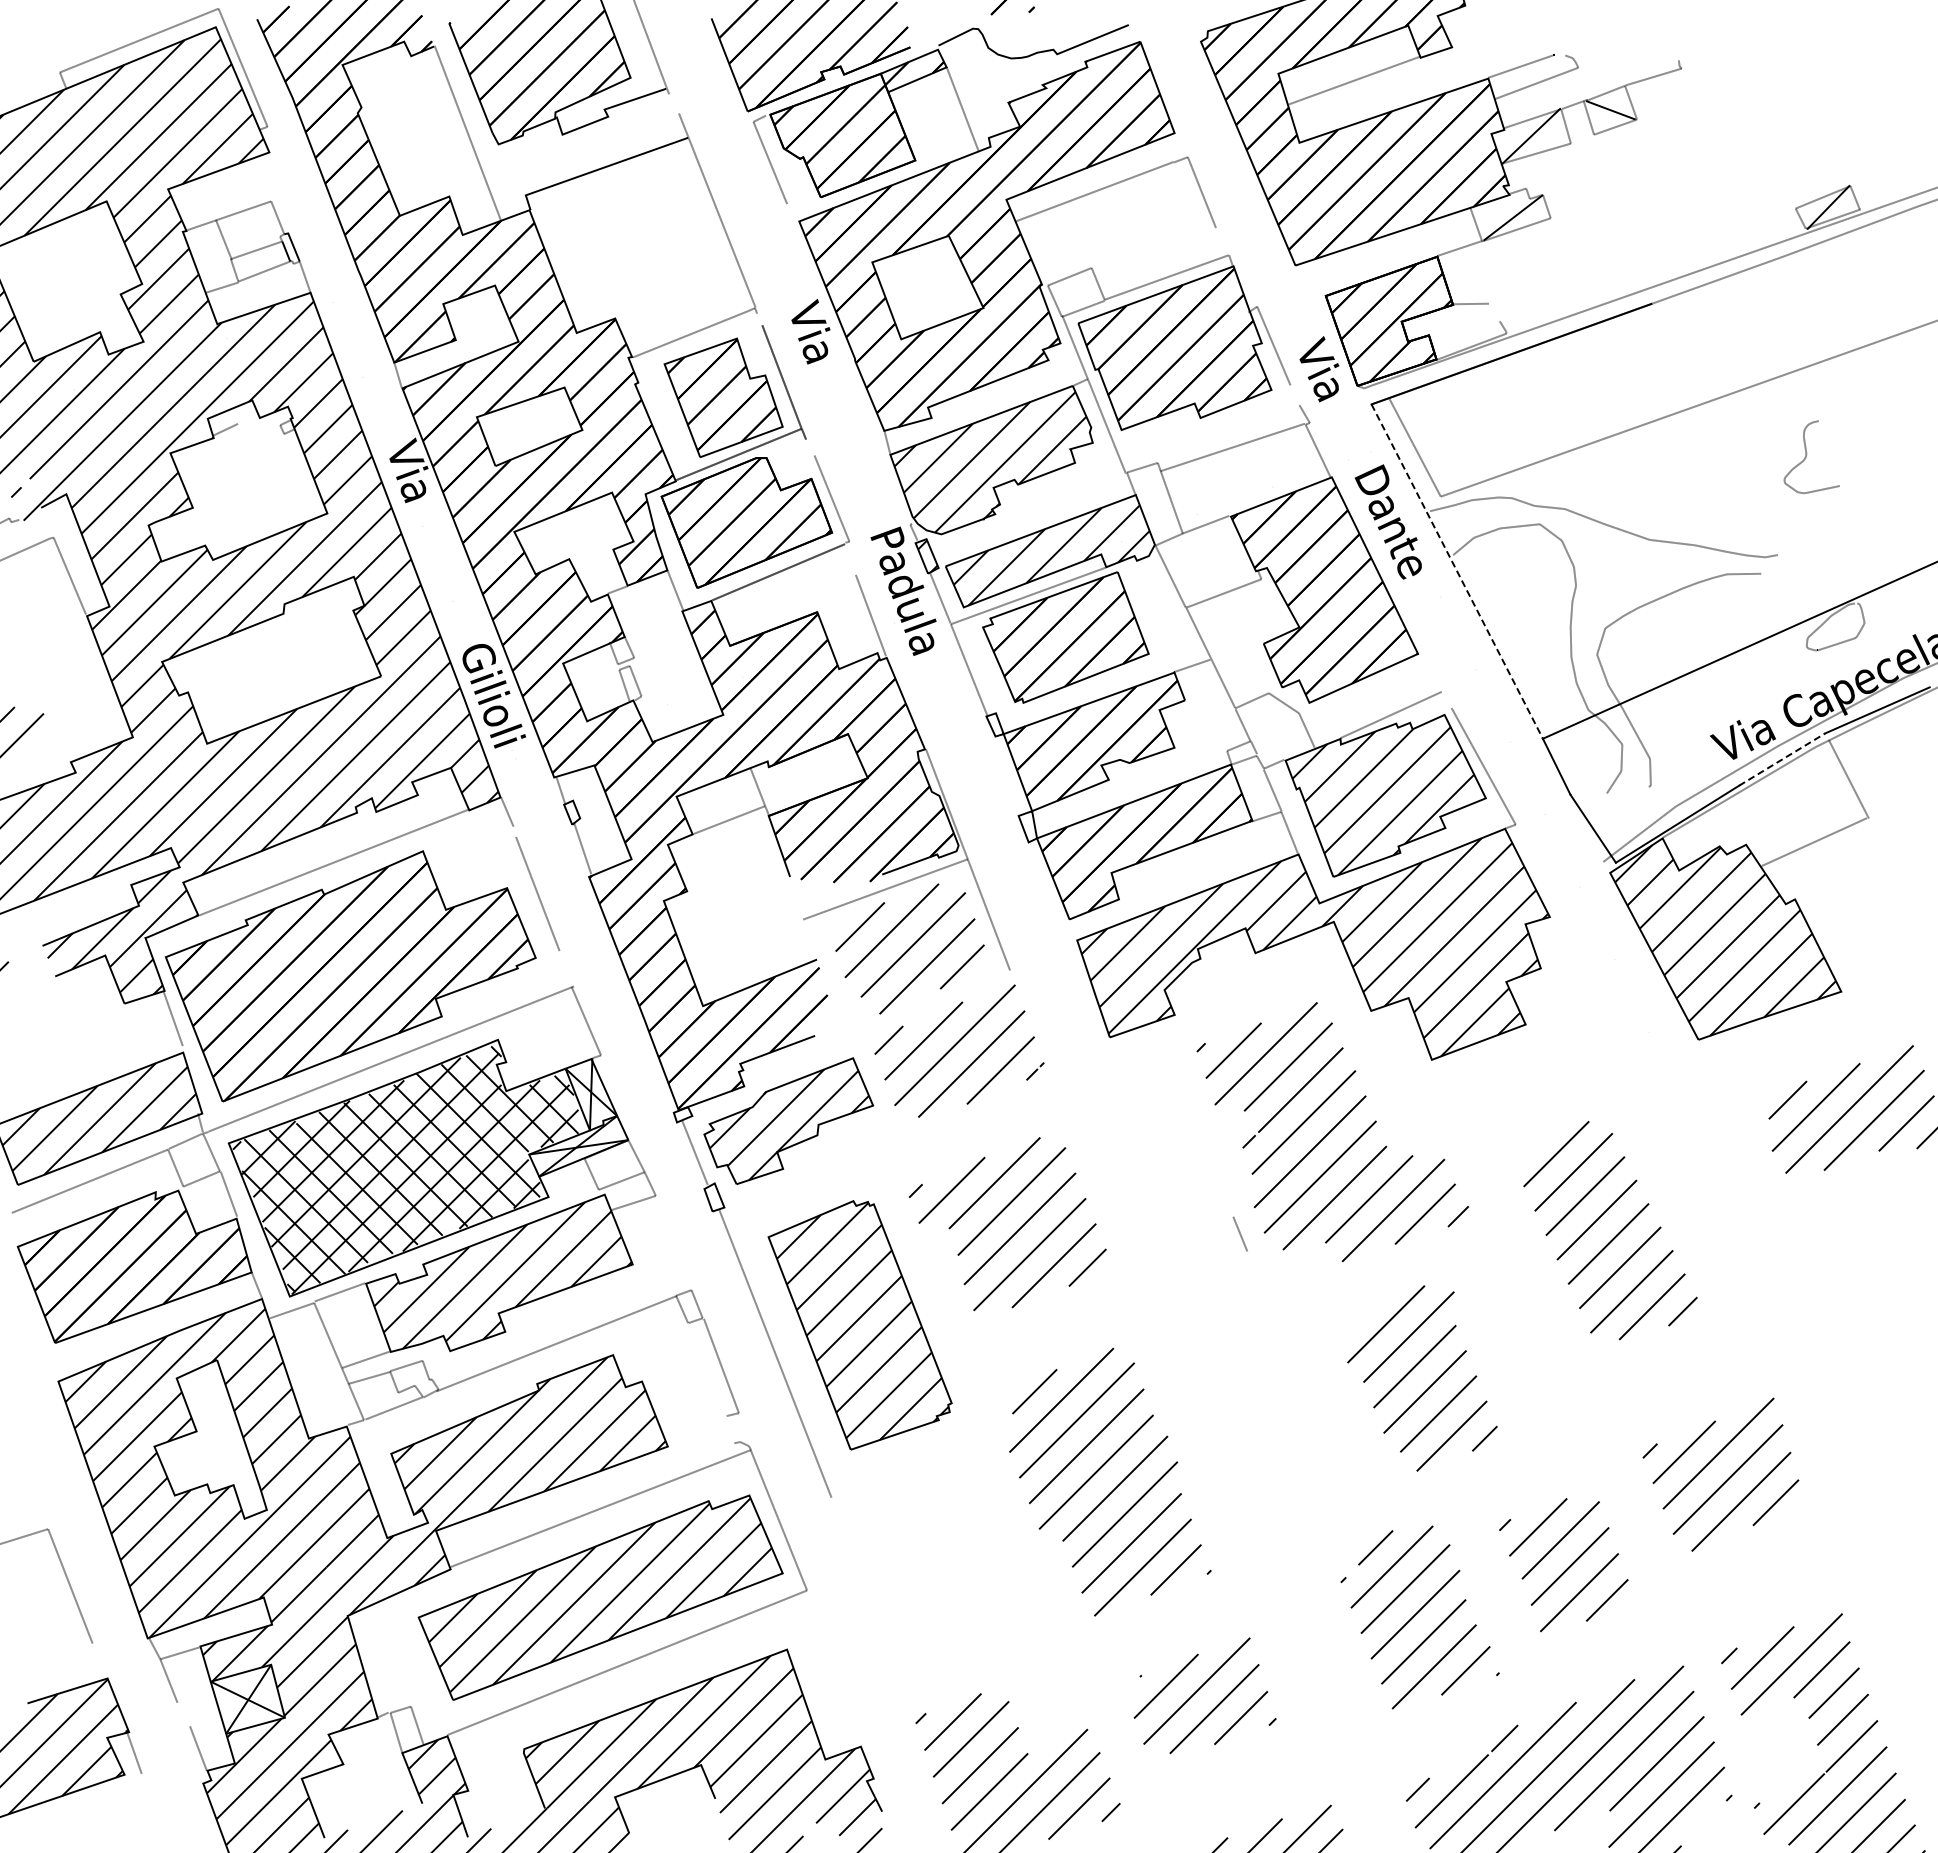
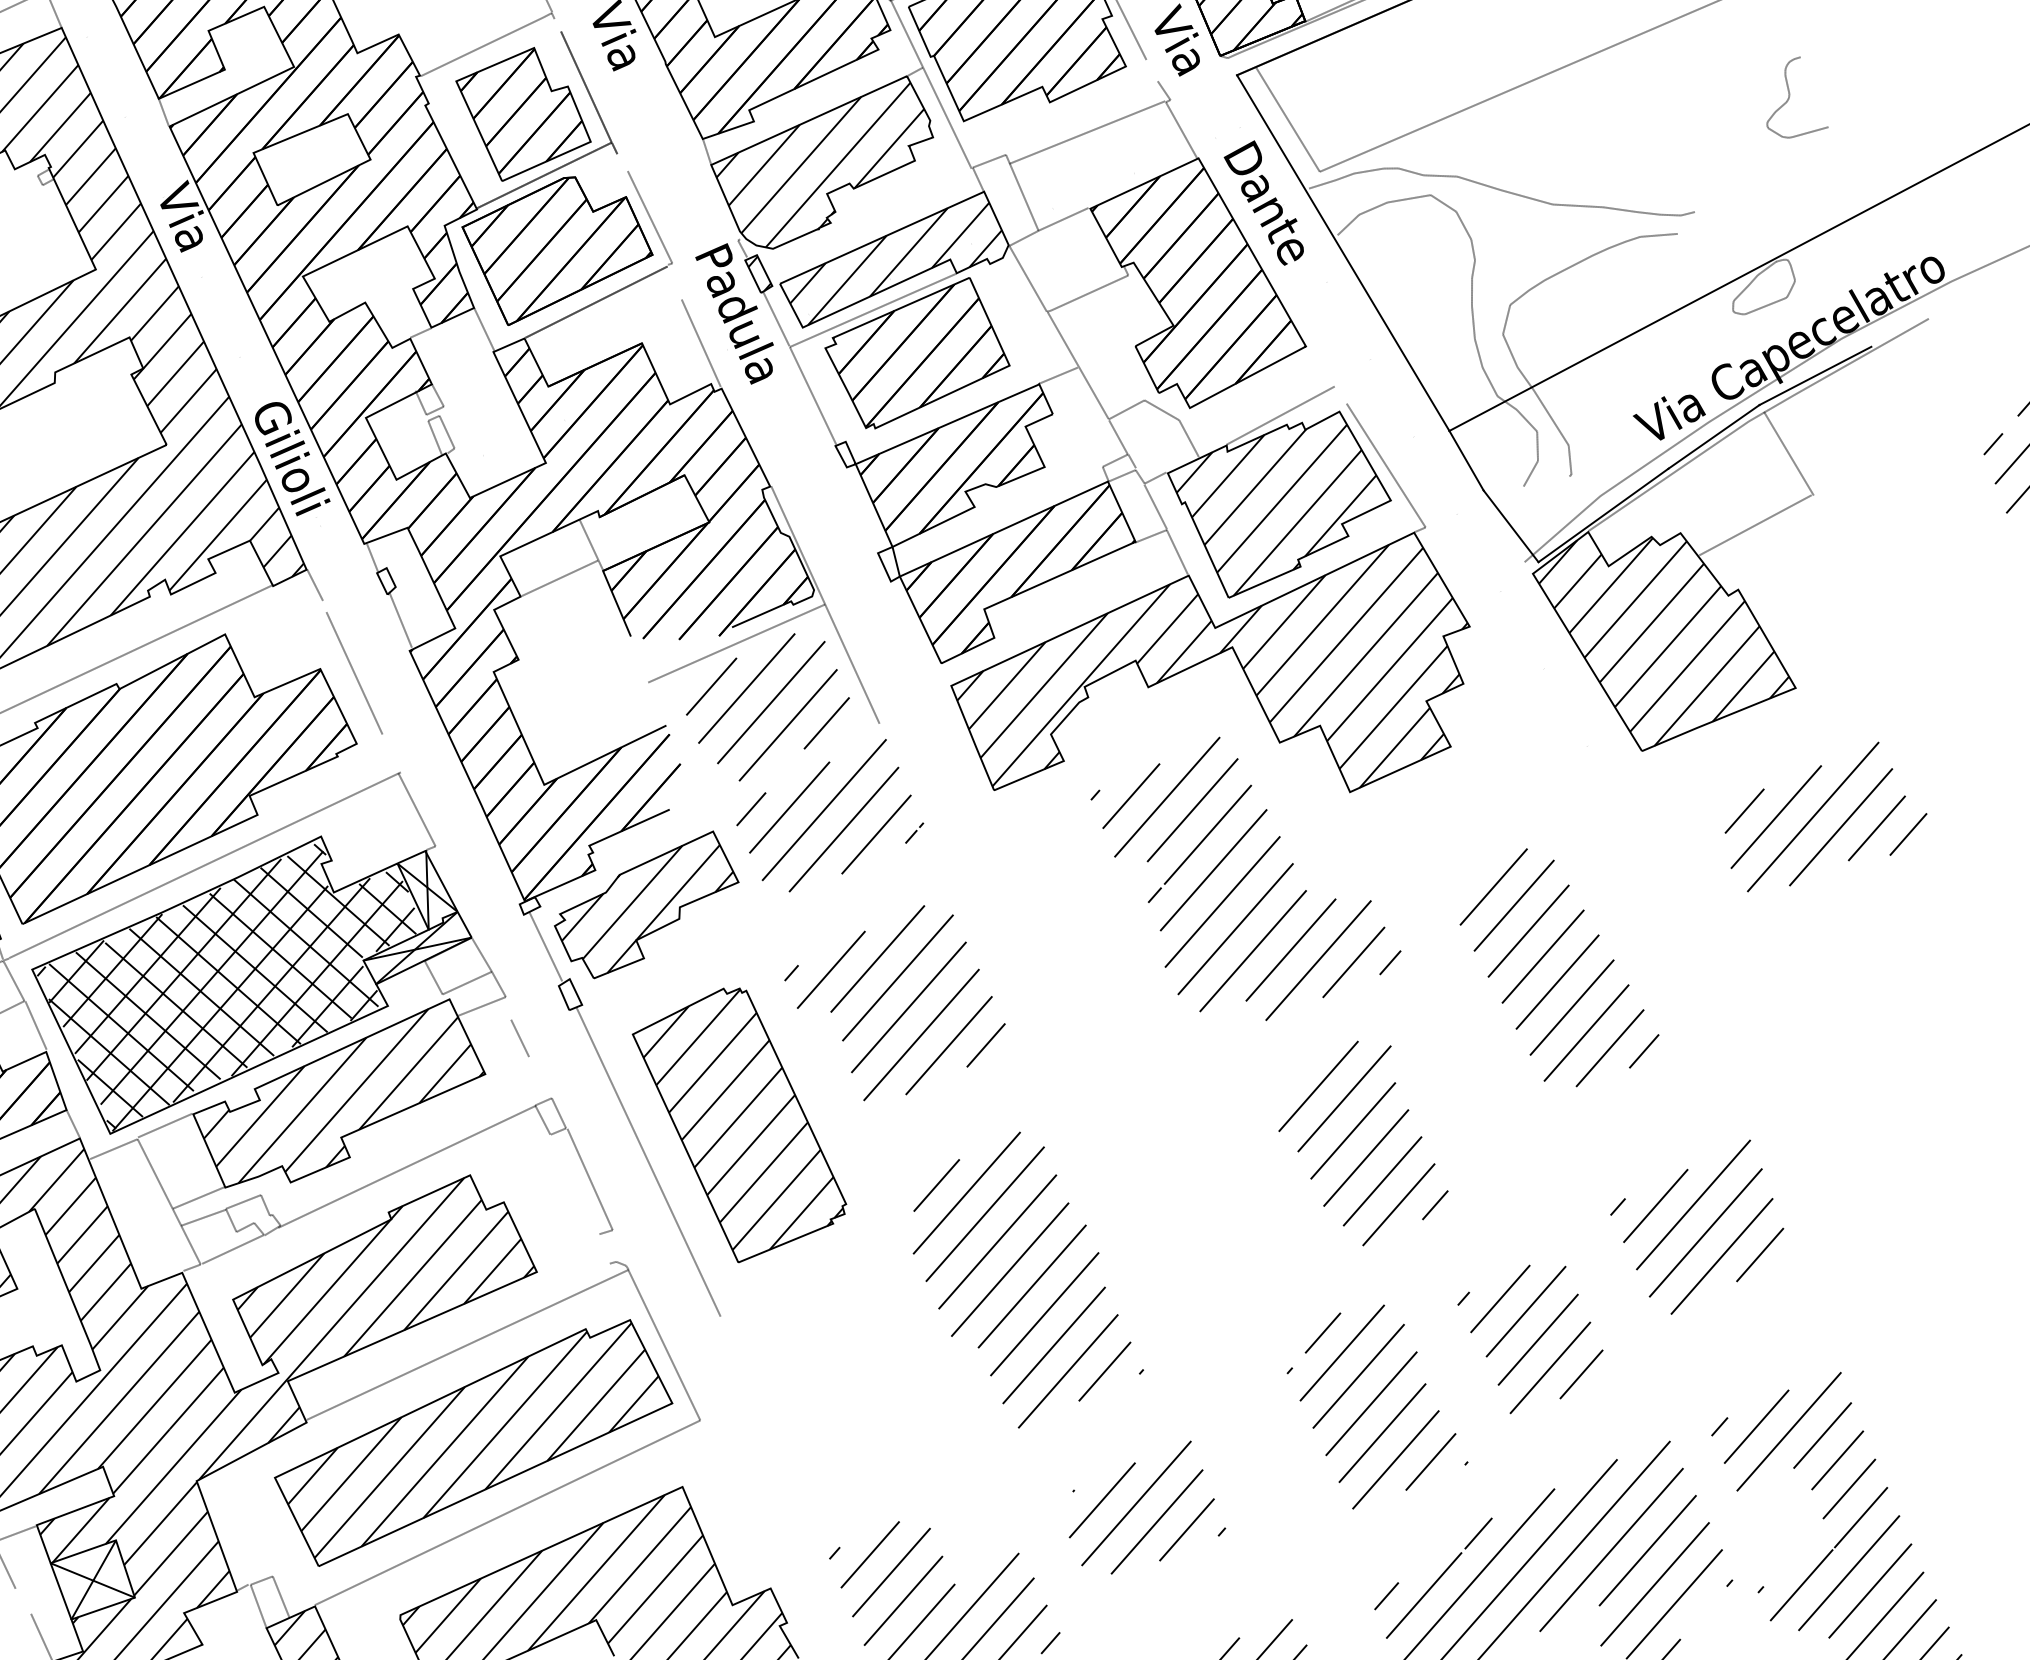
curve: (1807, 454) -> (1790, 94), moved
line: (1457, 571) -> (1343, 252), dashed -> solid
line: (1782, 759) -> (1714, 436), dashed -> solid
line: (1239, 1233) -> (519, 1037), moved

